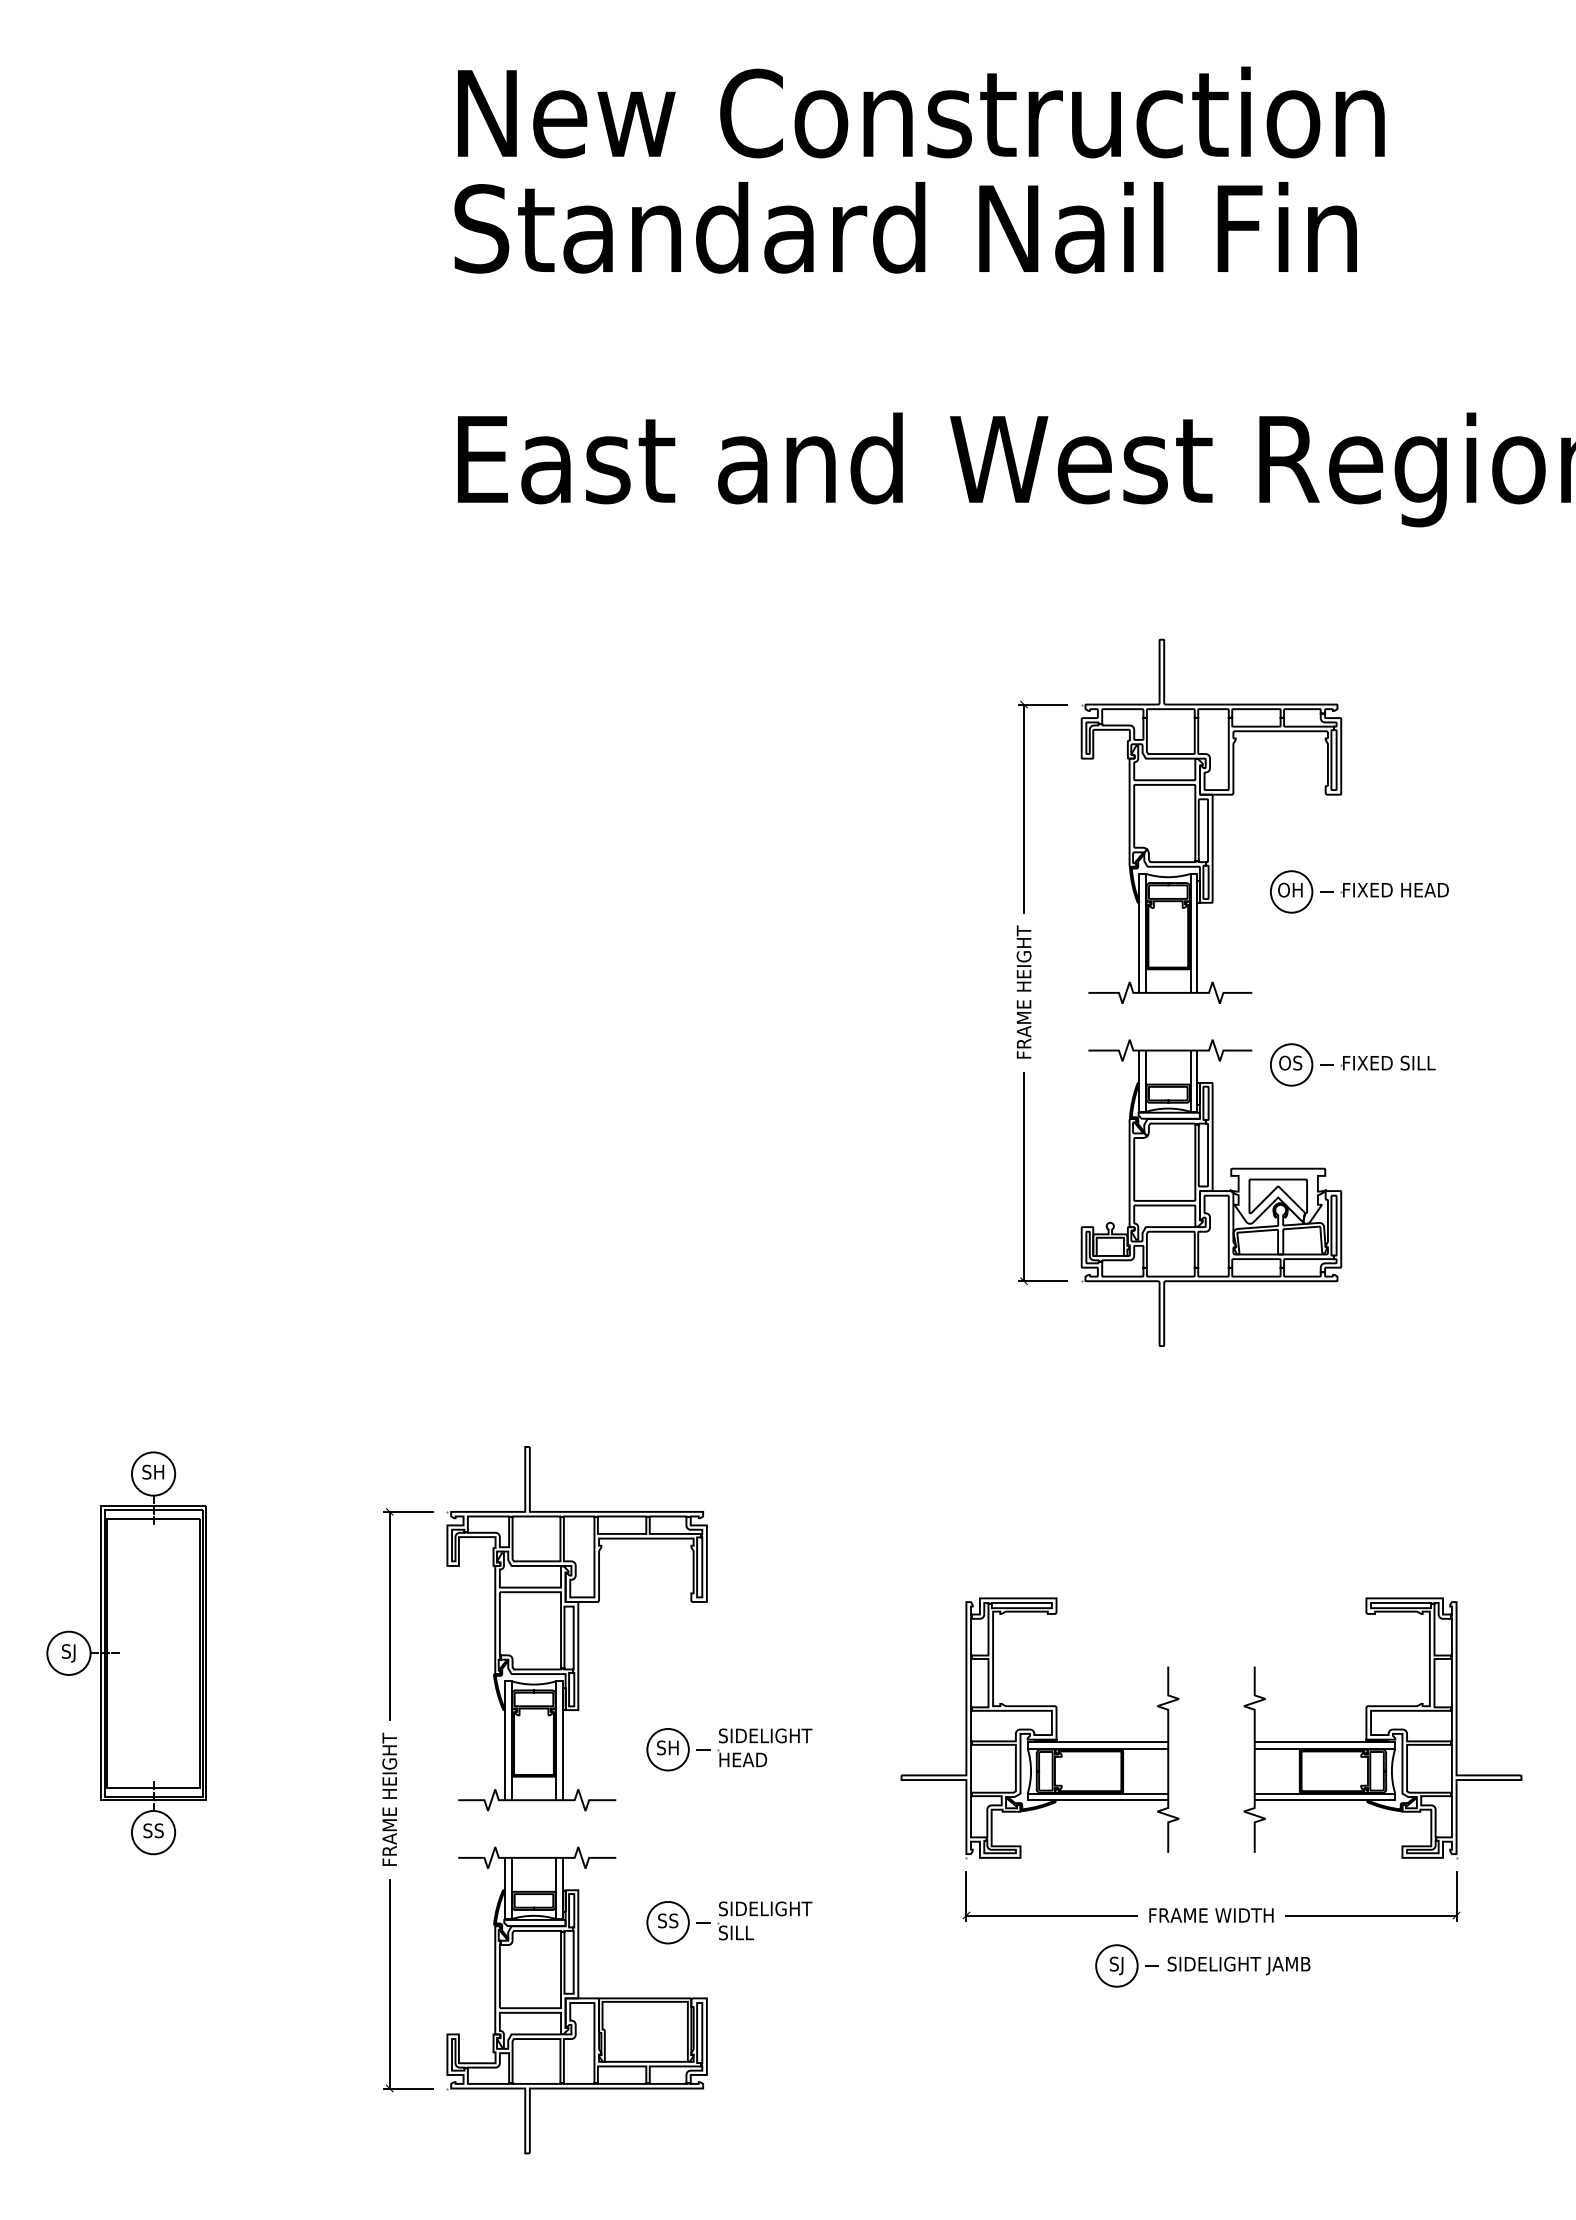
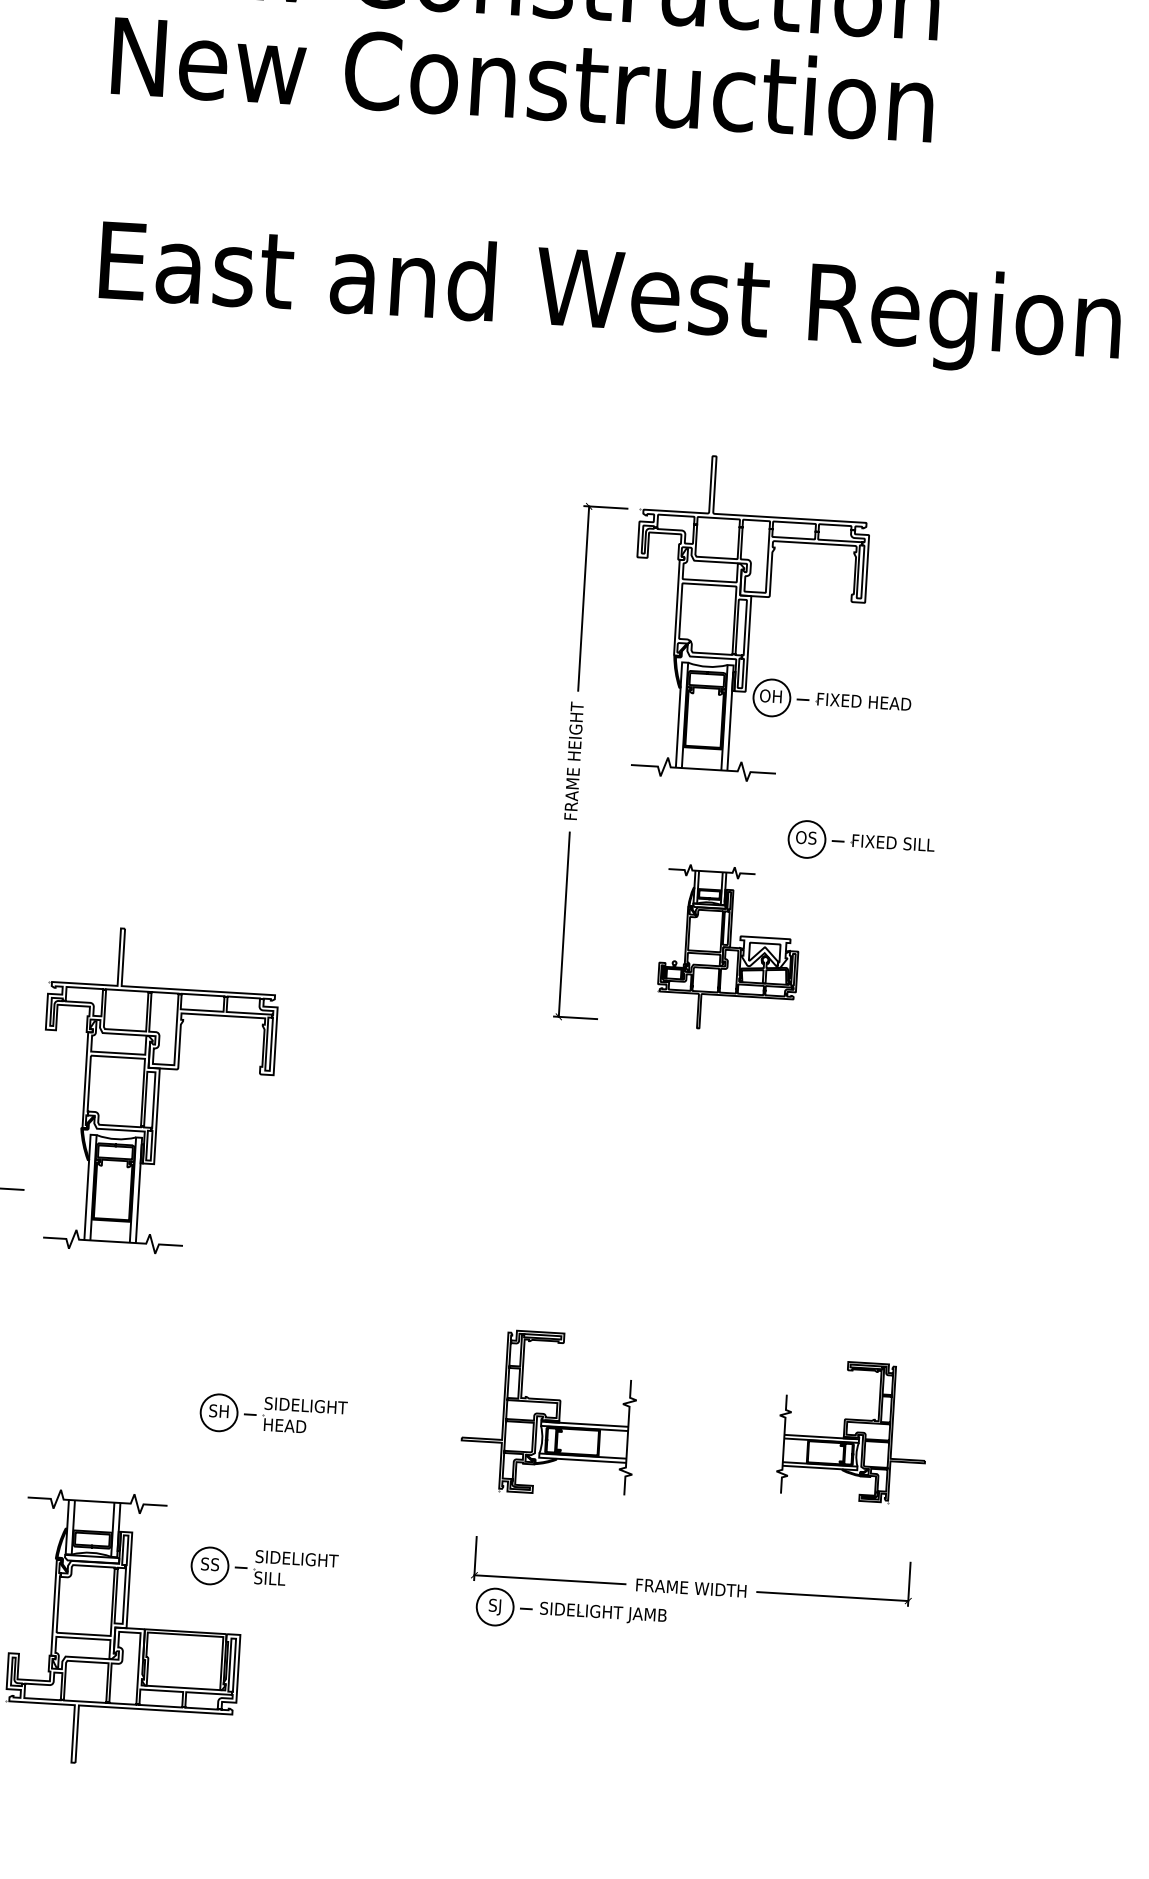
text: (919, 227) -> (521, 78), Standard Nail Fin -> New Construction
part: (1359, 891) -> (832, 701), moved
part: (1211, 1192) -> (729, 948), size x0.6
part: (576, 1628) -> (156, 1091), moved
part: (1039, 1728) -> (548, 1413), size x0.7
part: (1382, 1728) -> (852, 1431), size x0.6
part: (1202, 1965) -> (570, 1611), moved

